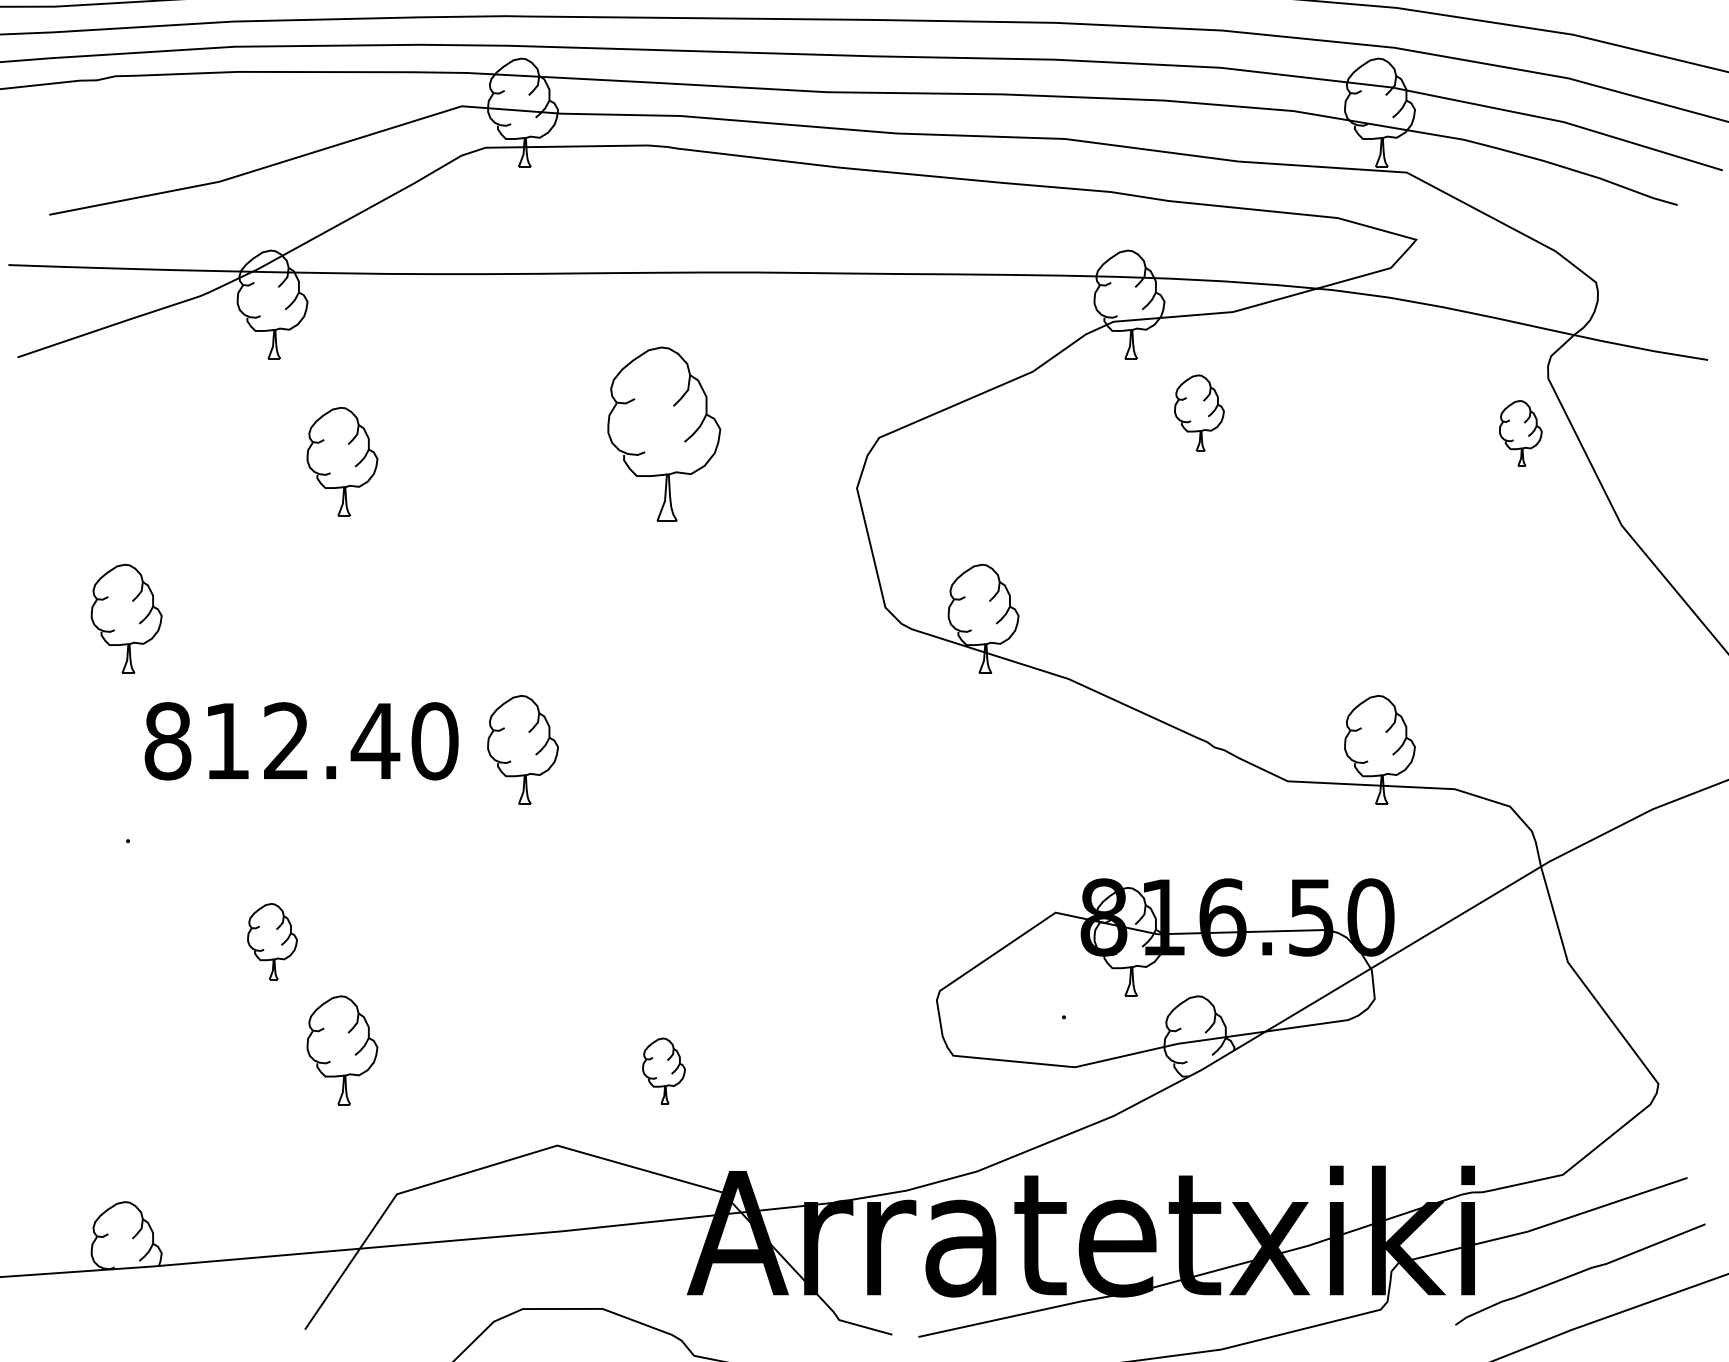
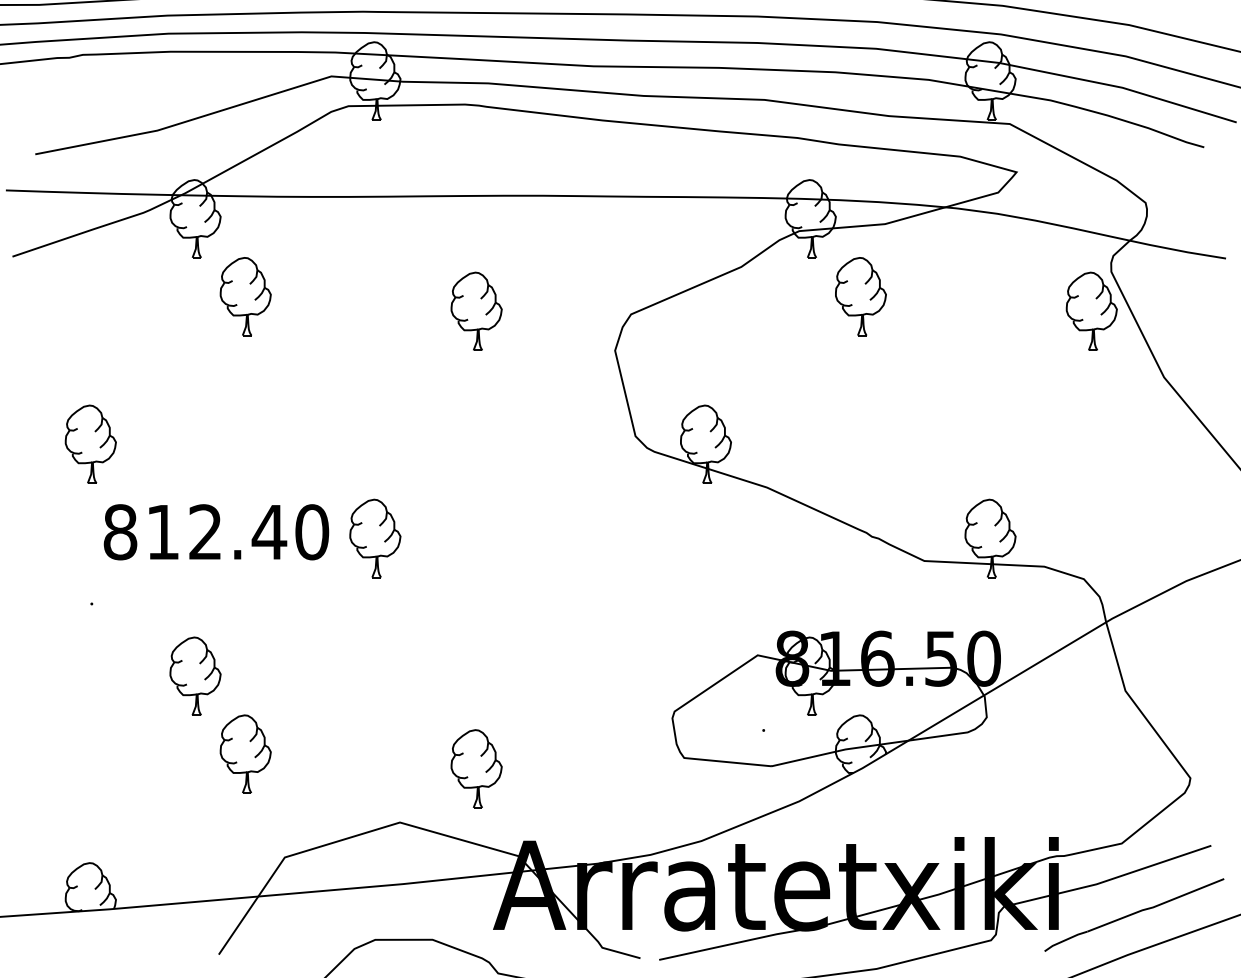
part: (1198, 412) -> (860, 296), size x1.43
part: (663, 432) -> (476, 310), size x0.62
part: (1520, 432) -> (1091, 310), size x1.67
part: (342, 461) -> (245, 296), moved
part: (272, 940) -> (195, 675), size x1.43
part: (663, 1070) -> (476, 768), size x1.67

